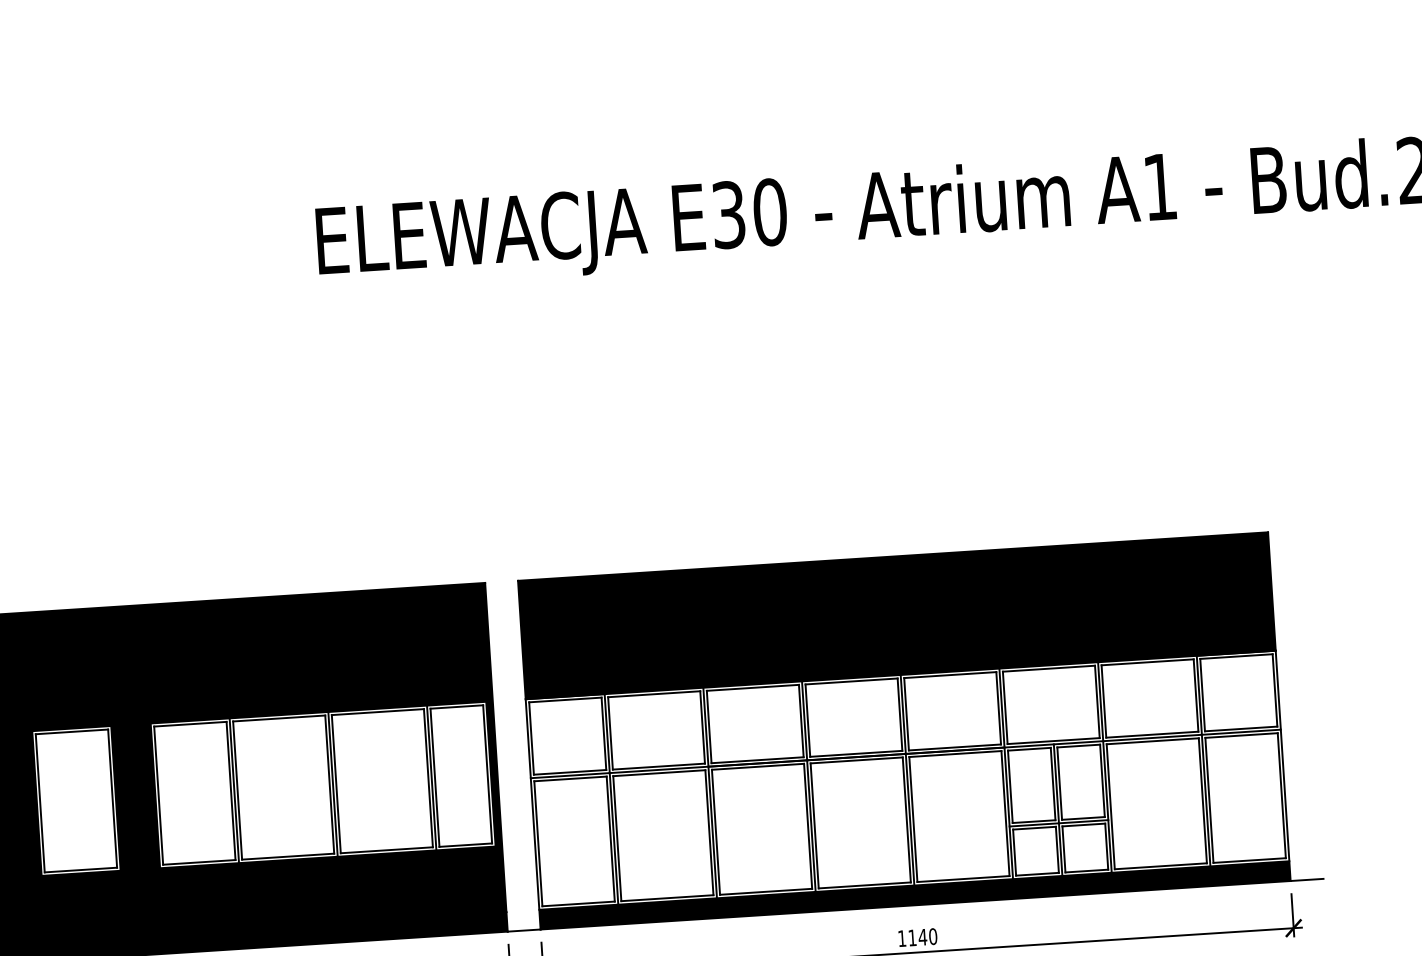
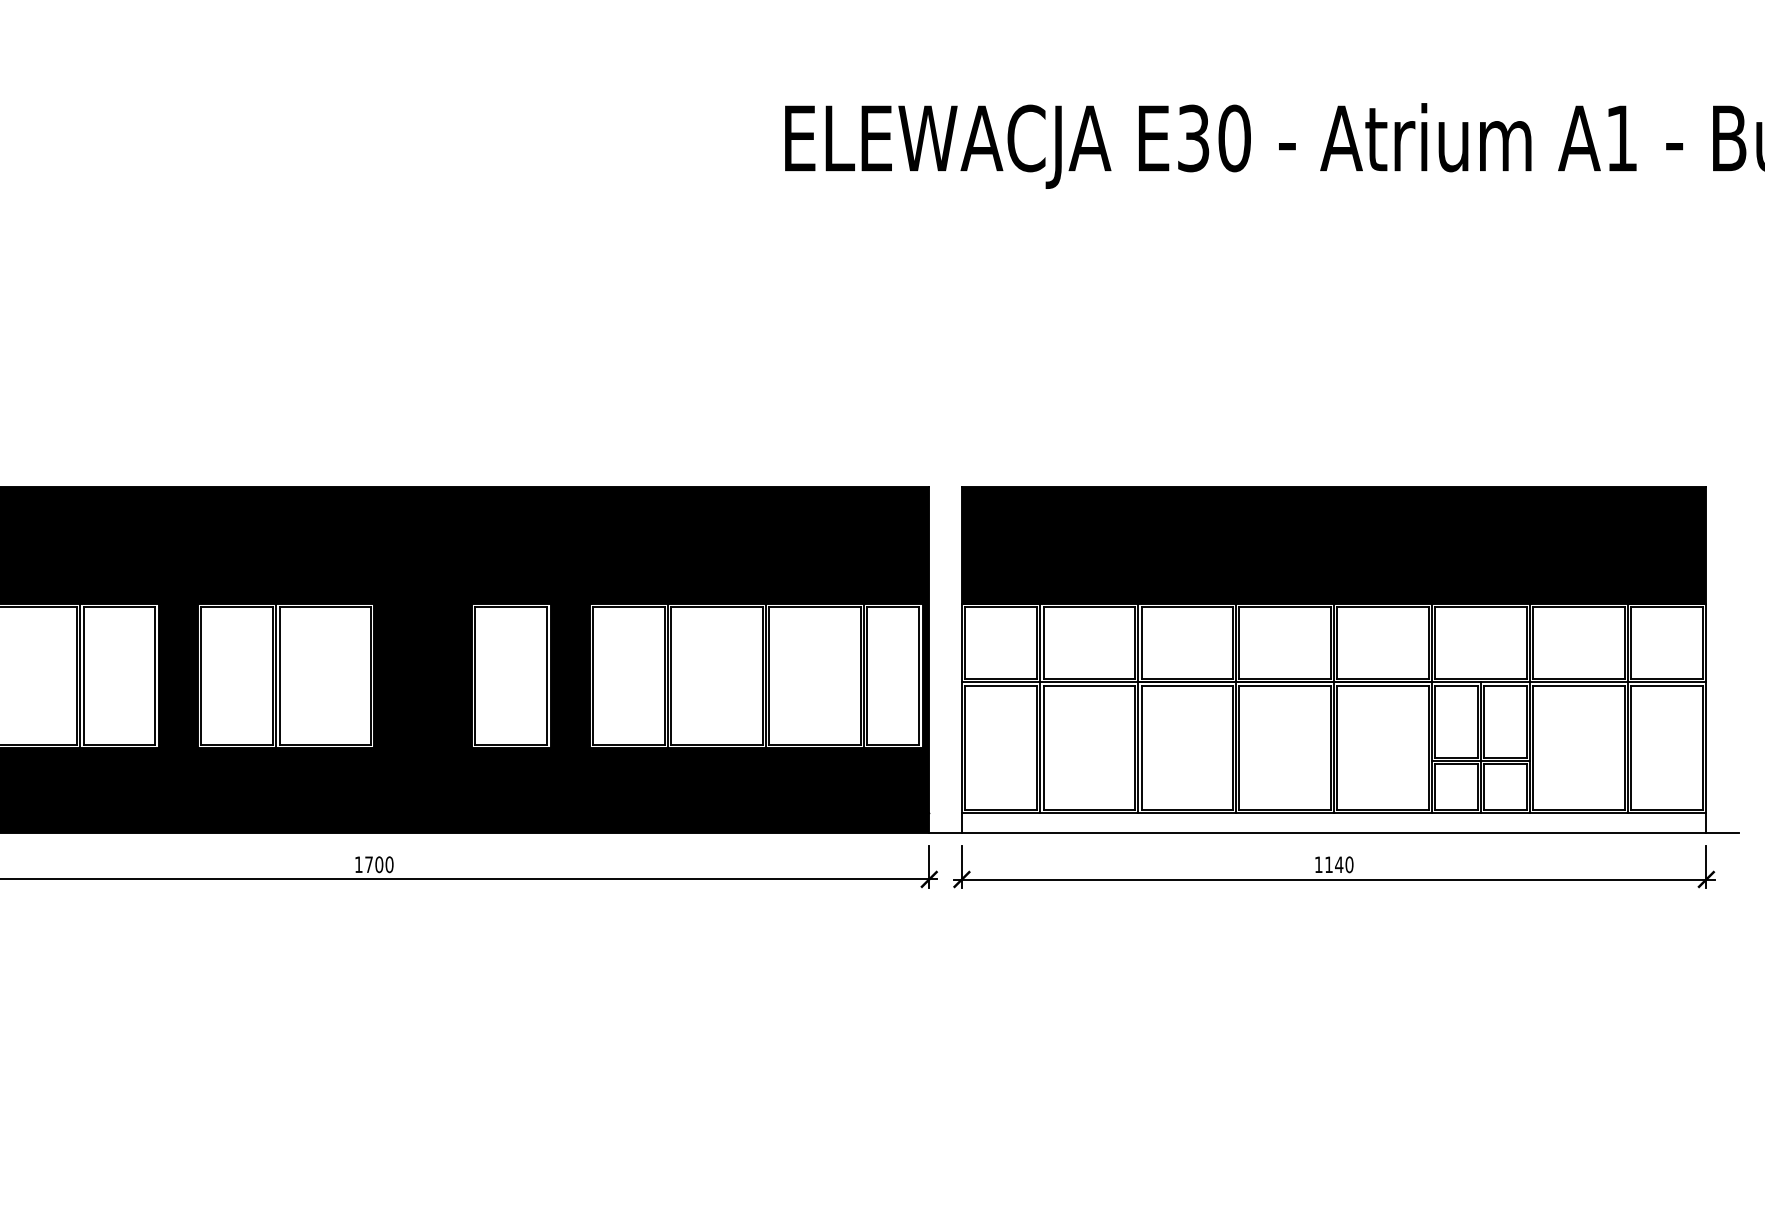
fill: (914, 895) -> (1333, 822), removed

